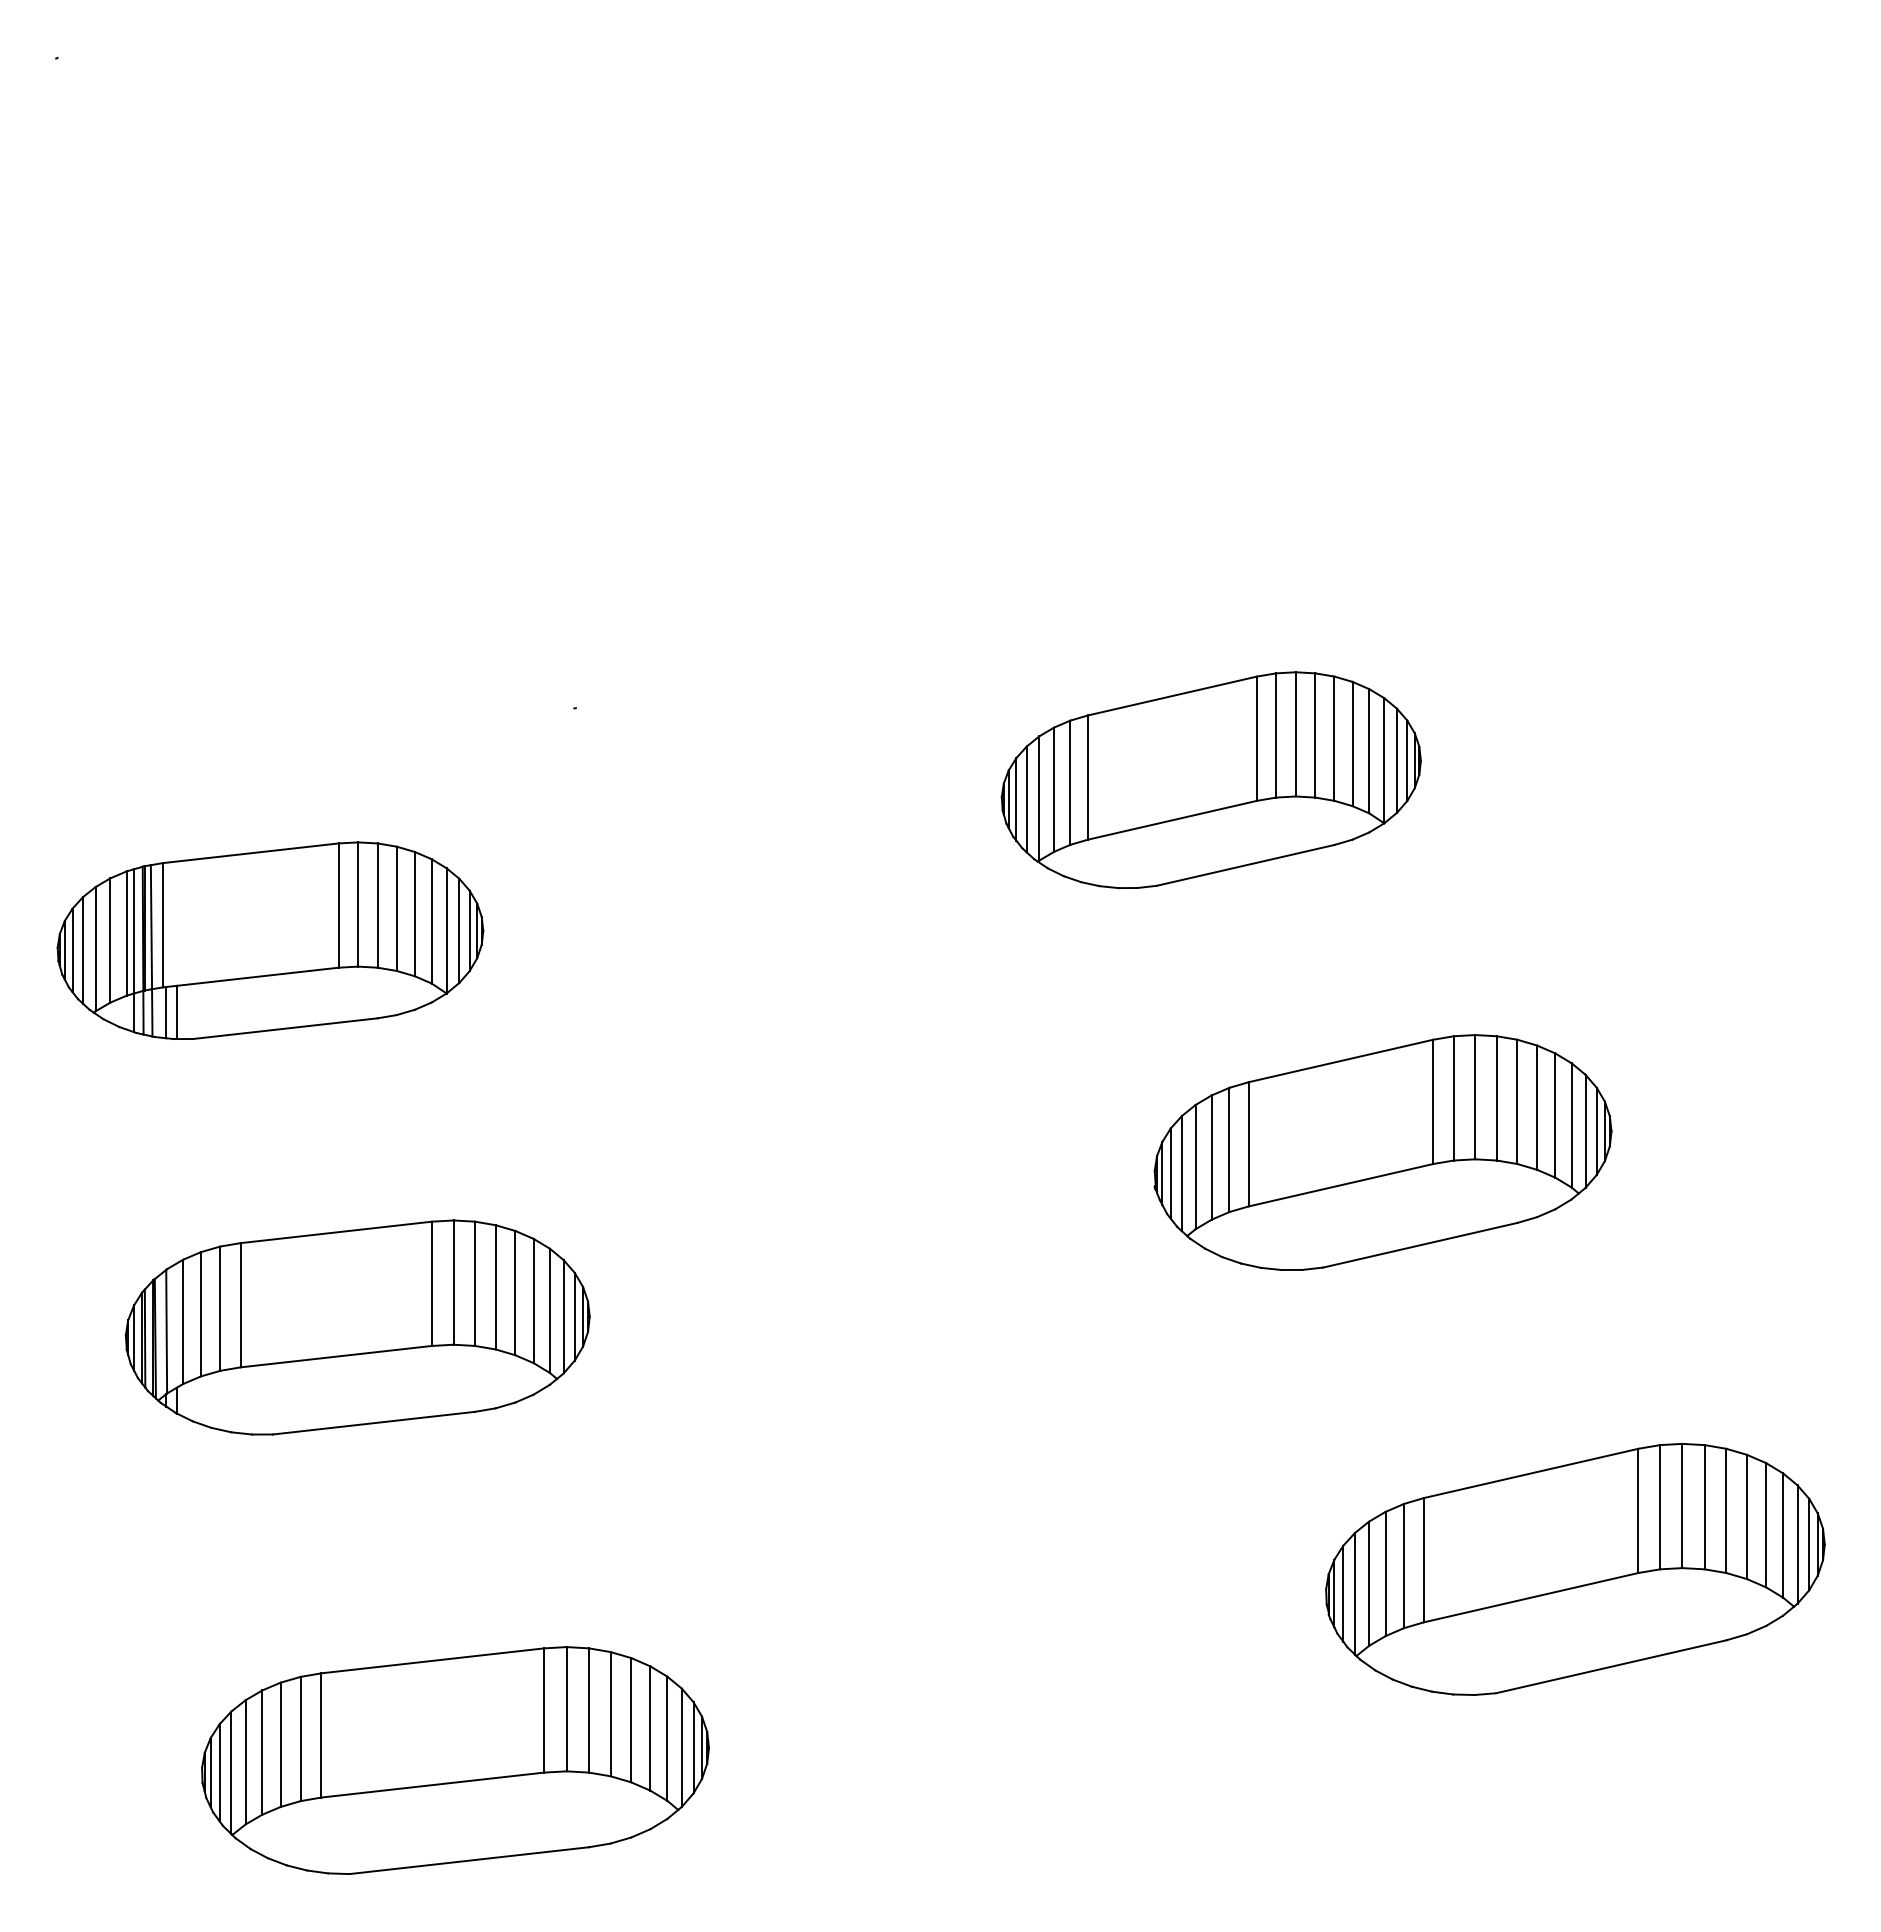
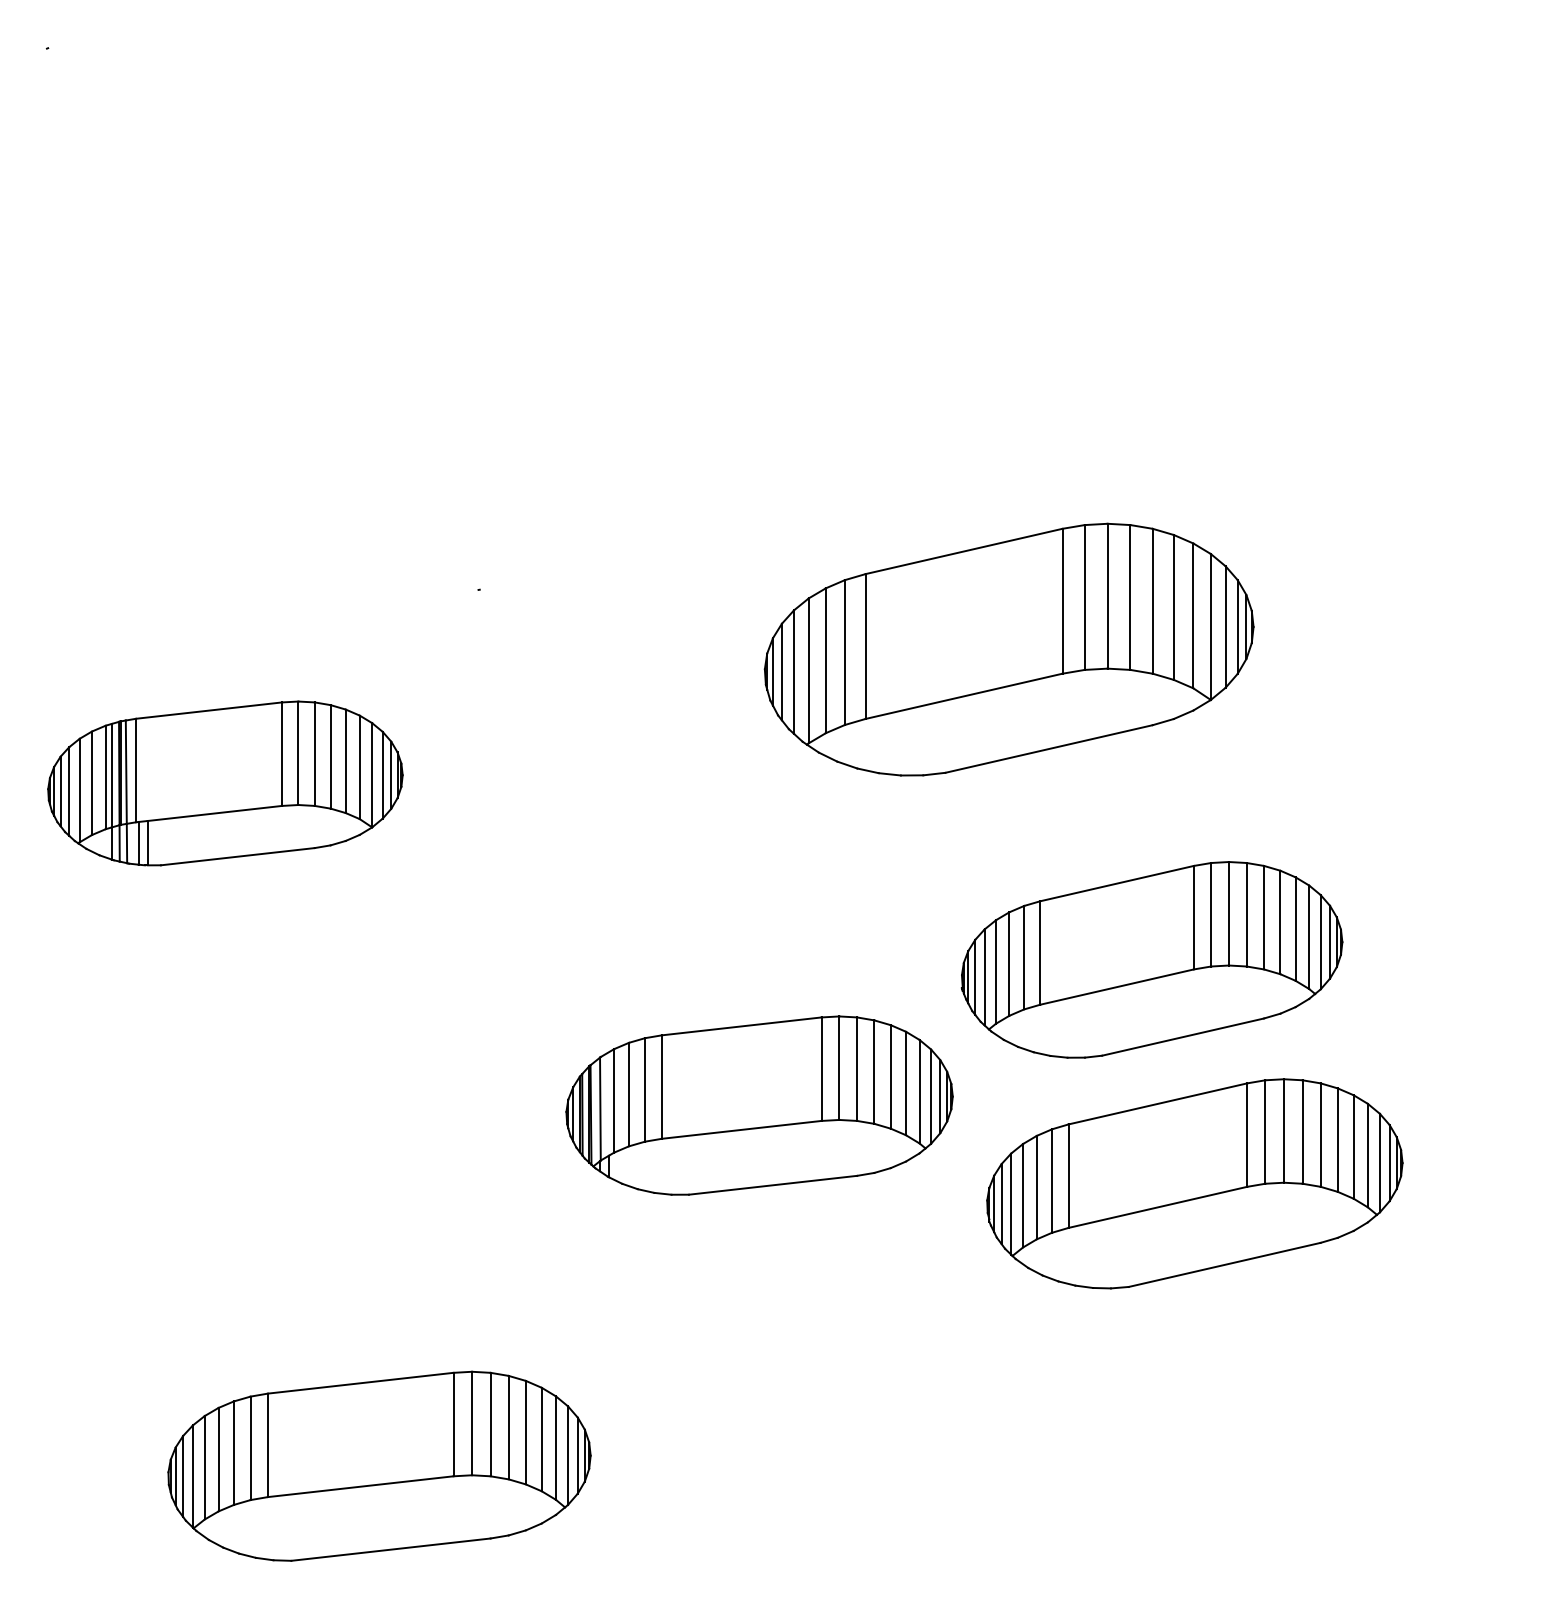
part: (1210, 780) -> (1008, 649), size x1.4
part: (357, 1327) -> (759, 1105), moved
part: (1575, 1568) -> (1194, 1183), moved

